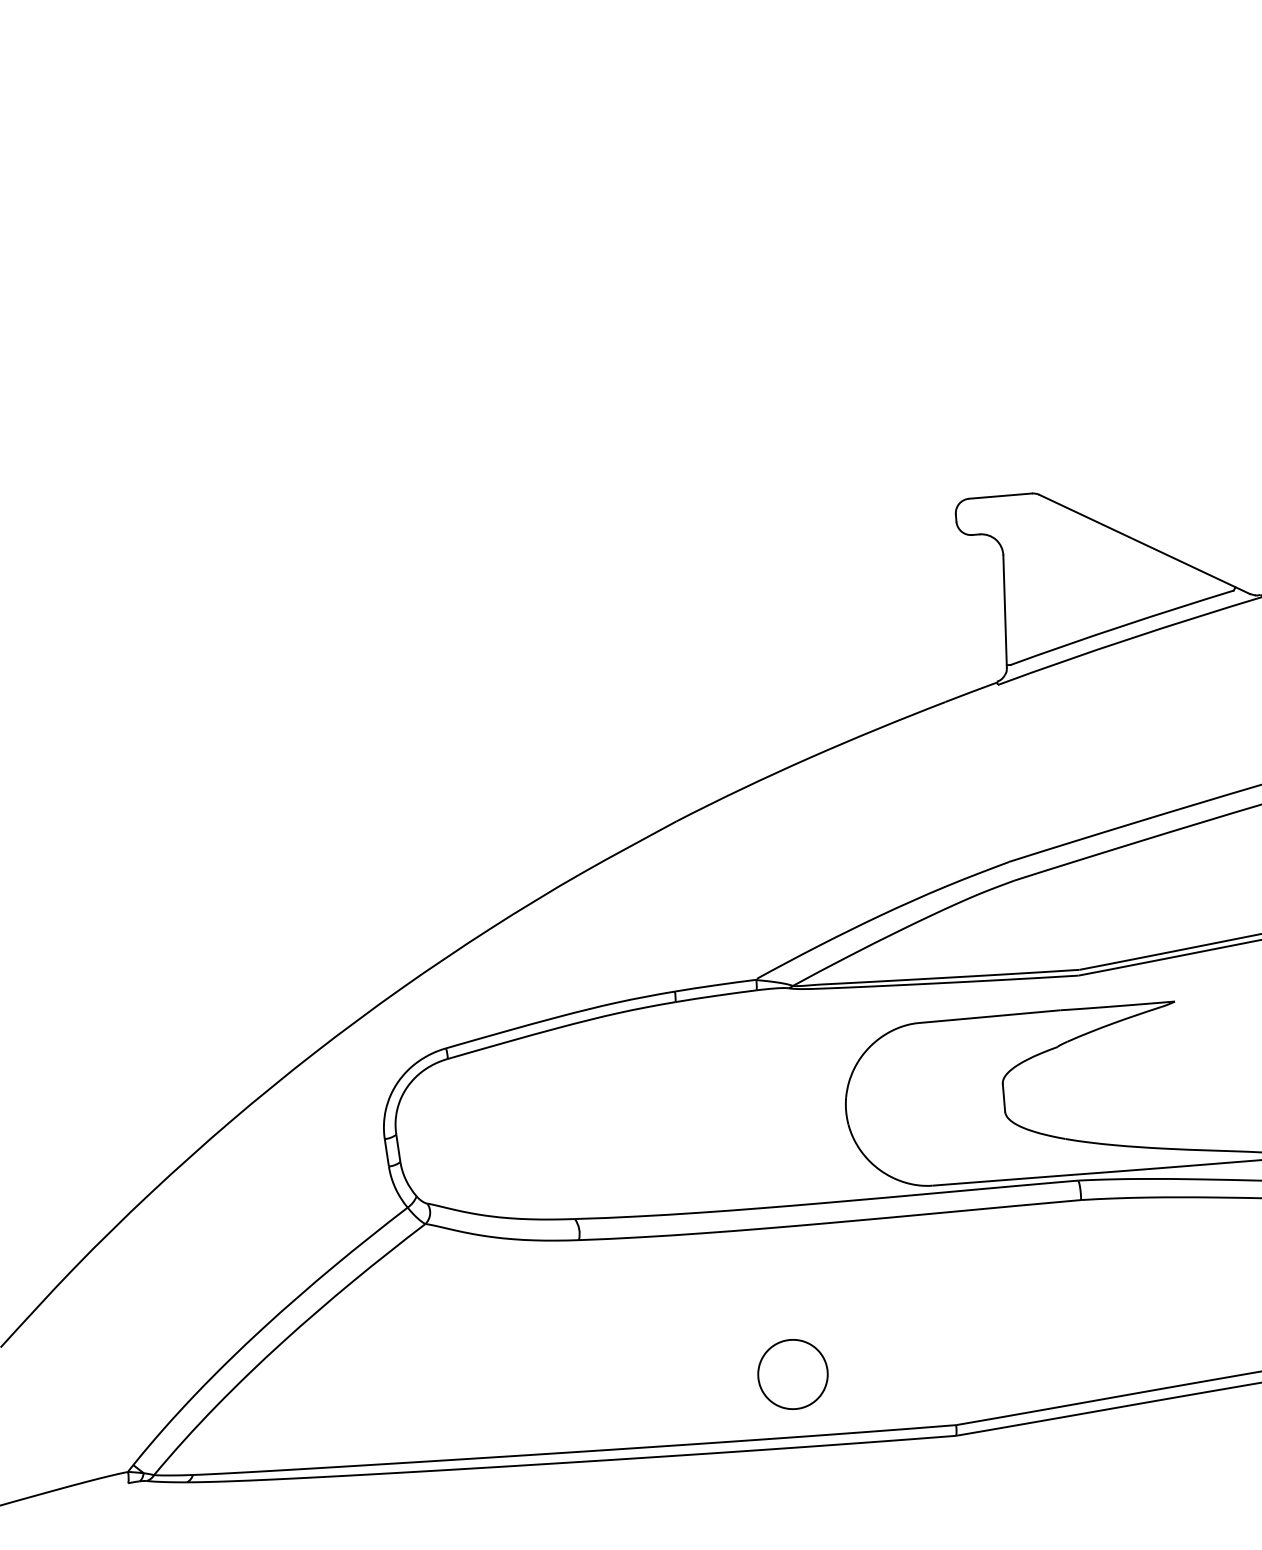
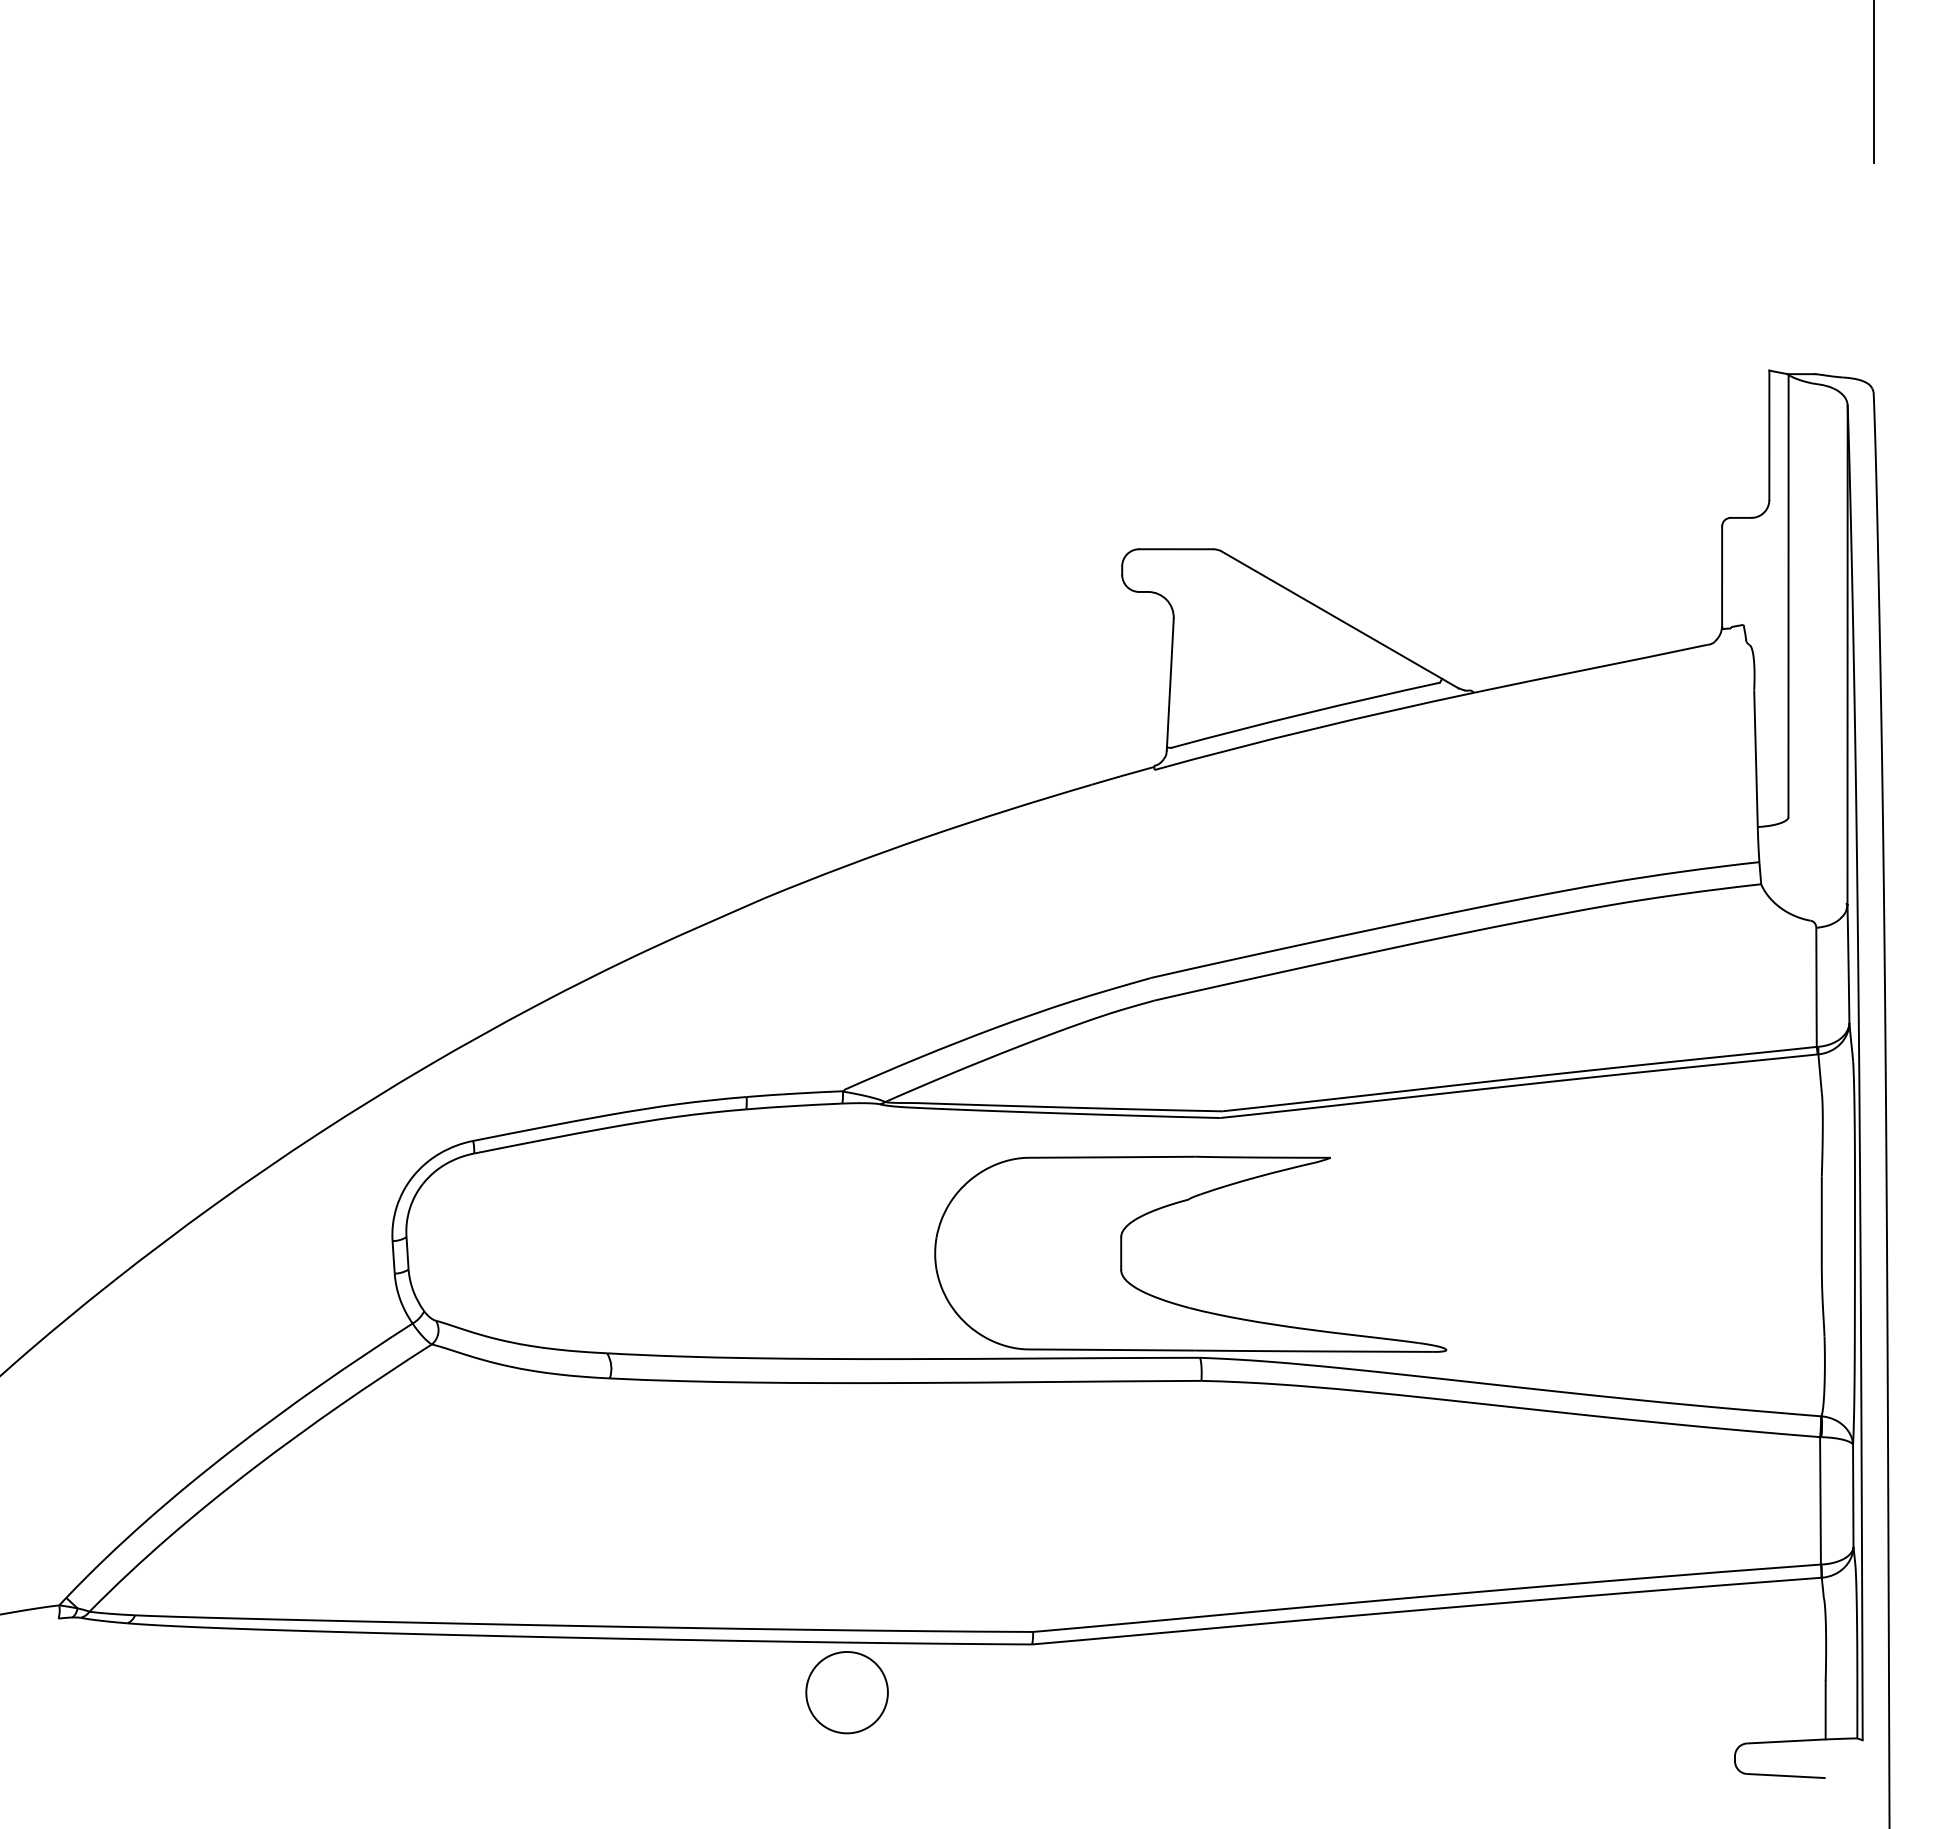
part: (792, 1374) -> (846, 1692), moved

